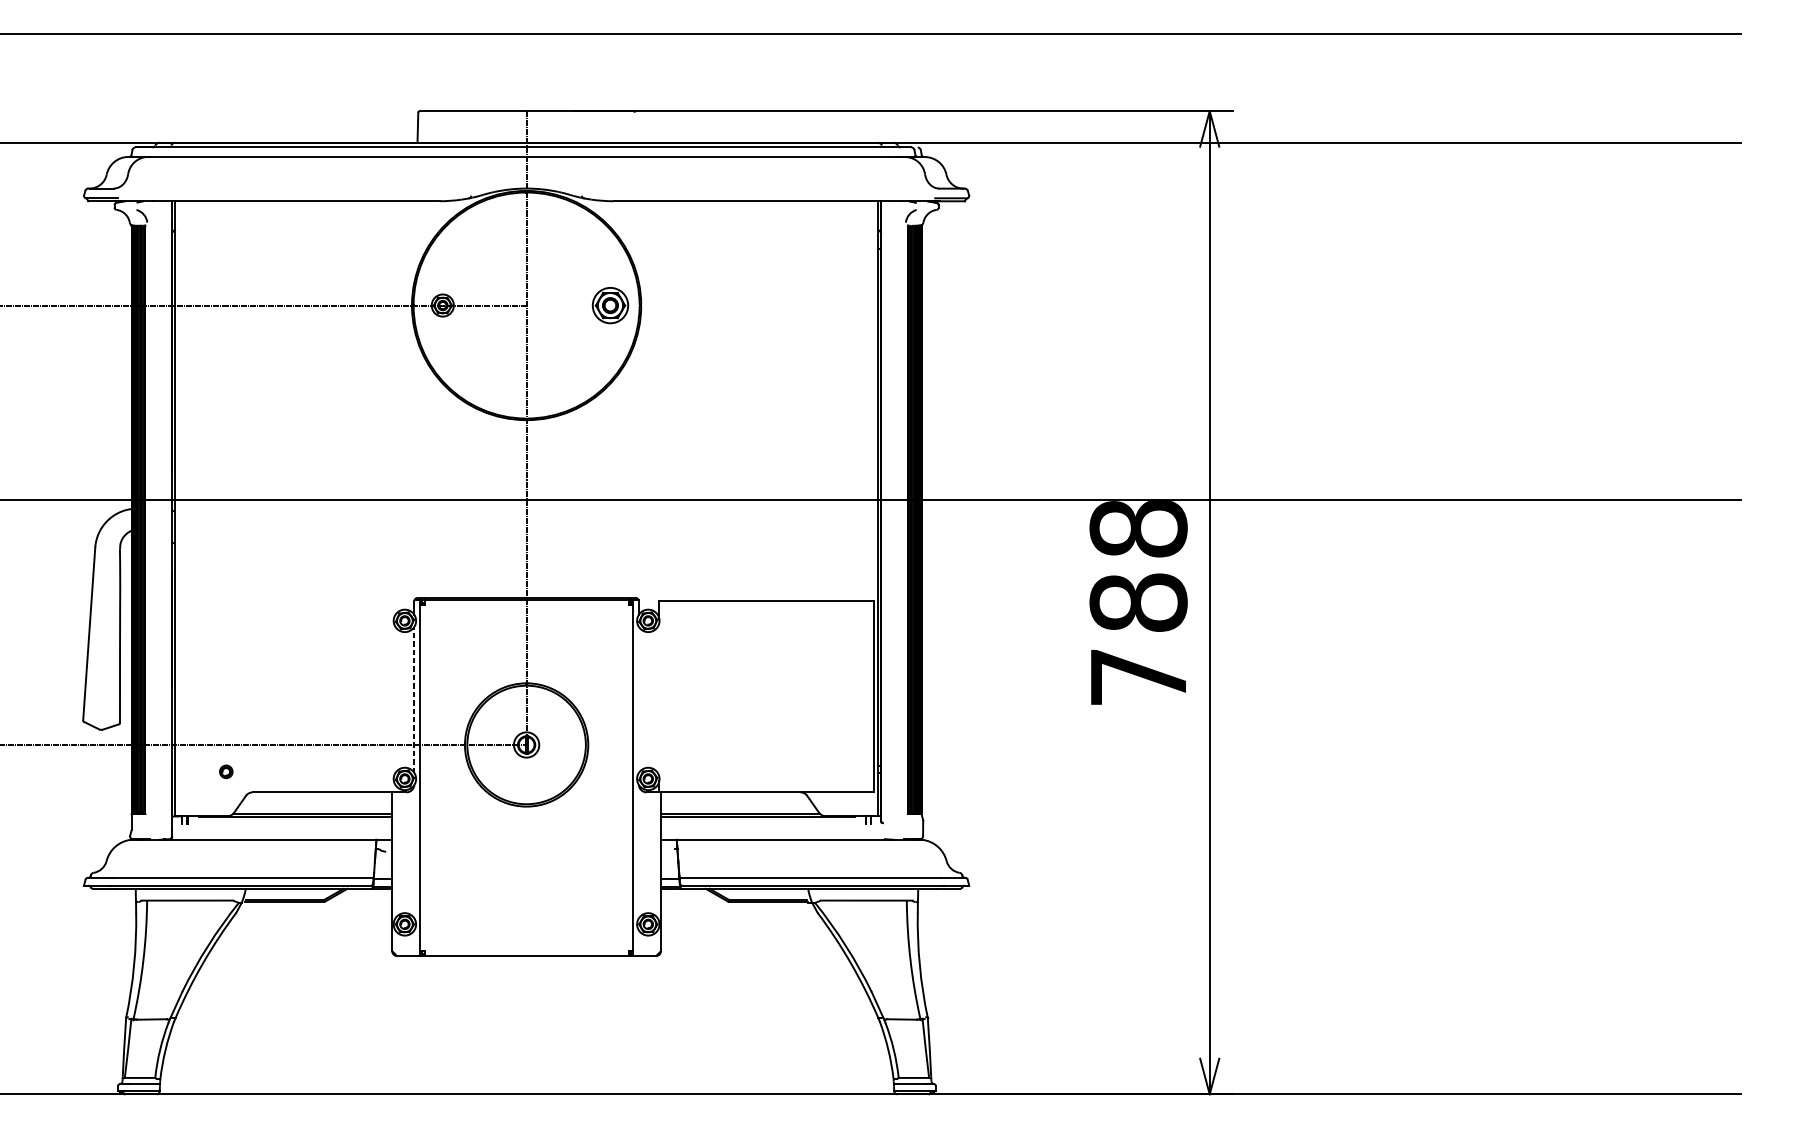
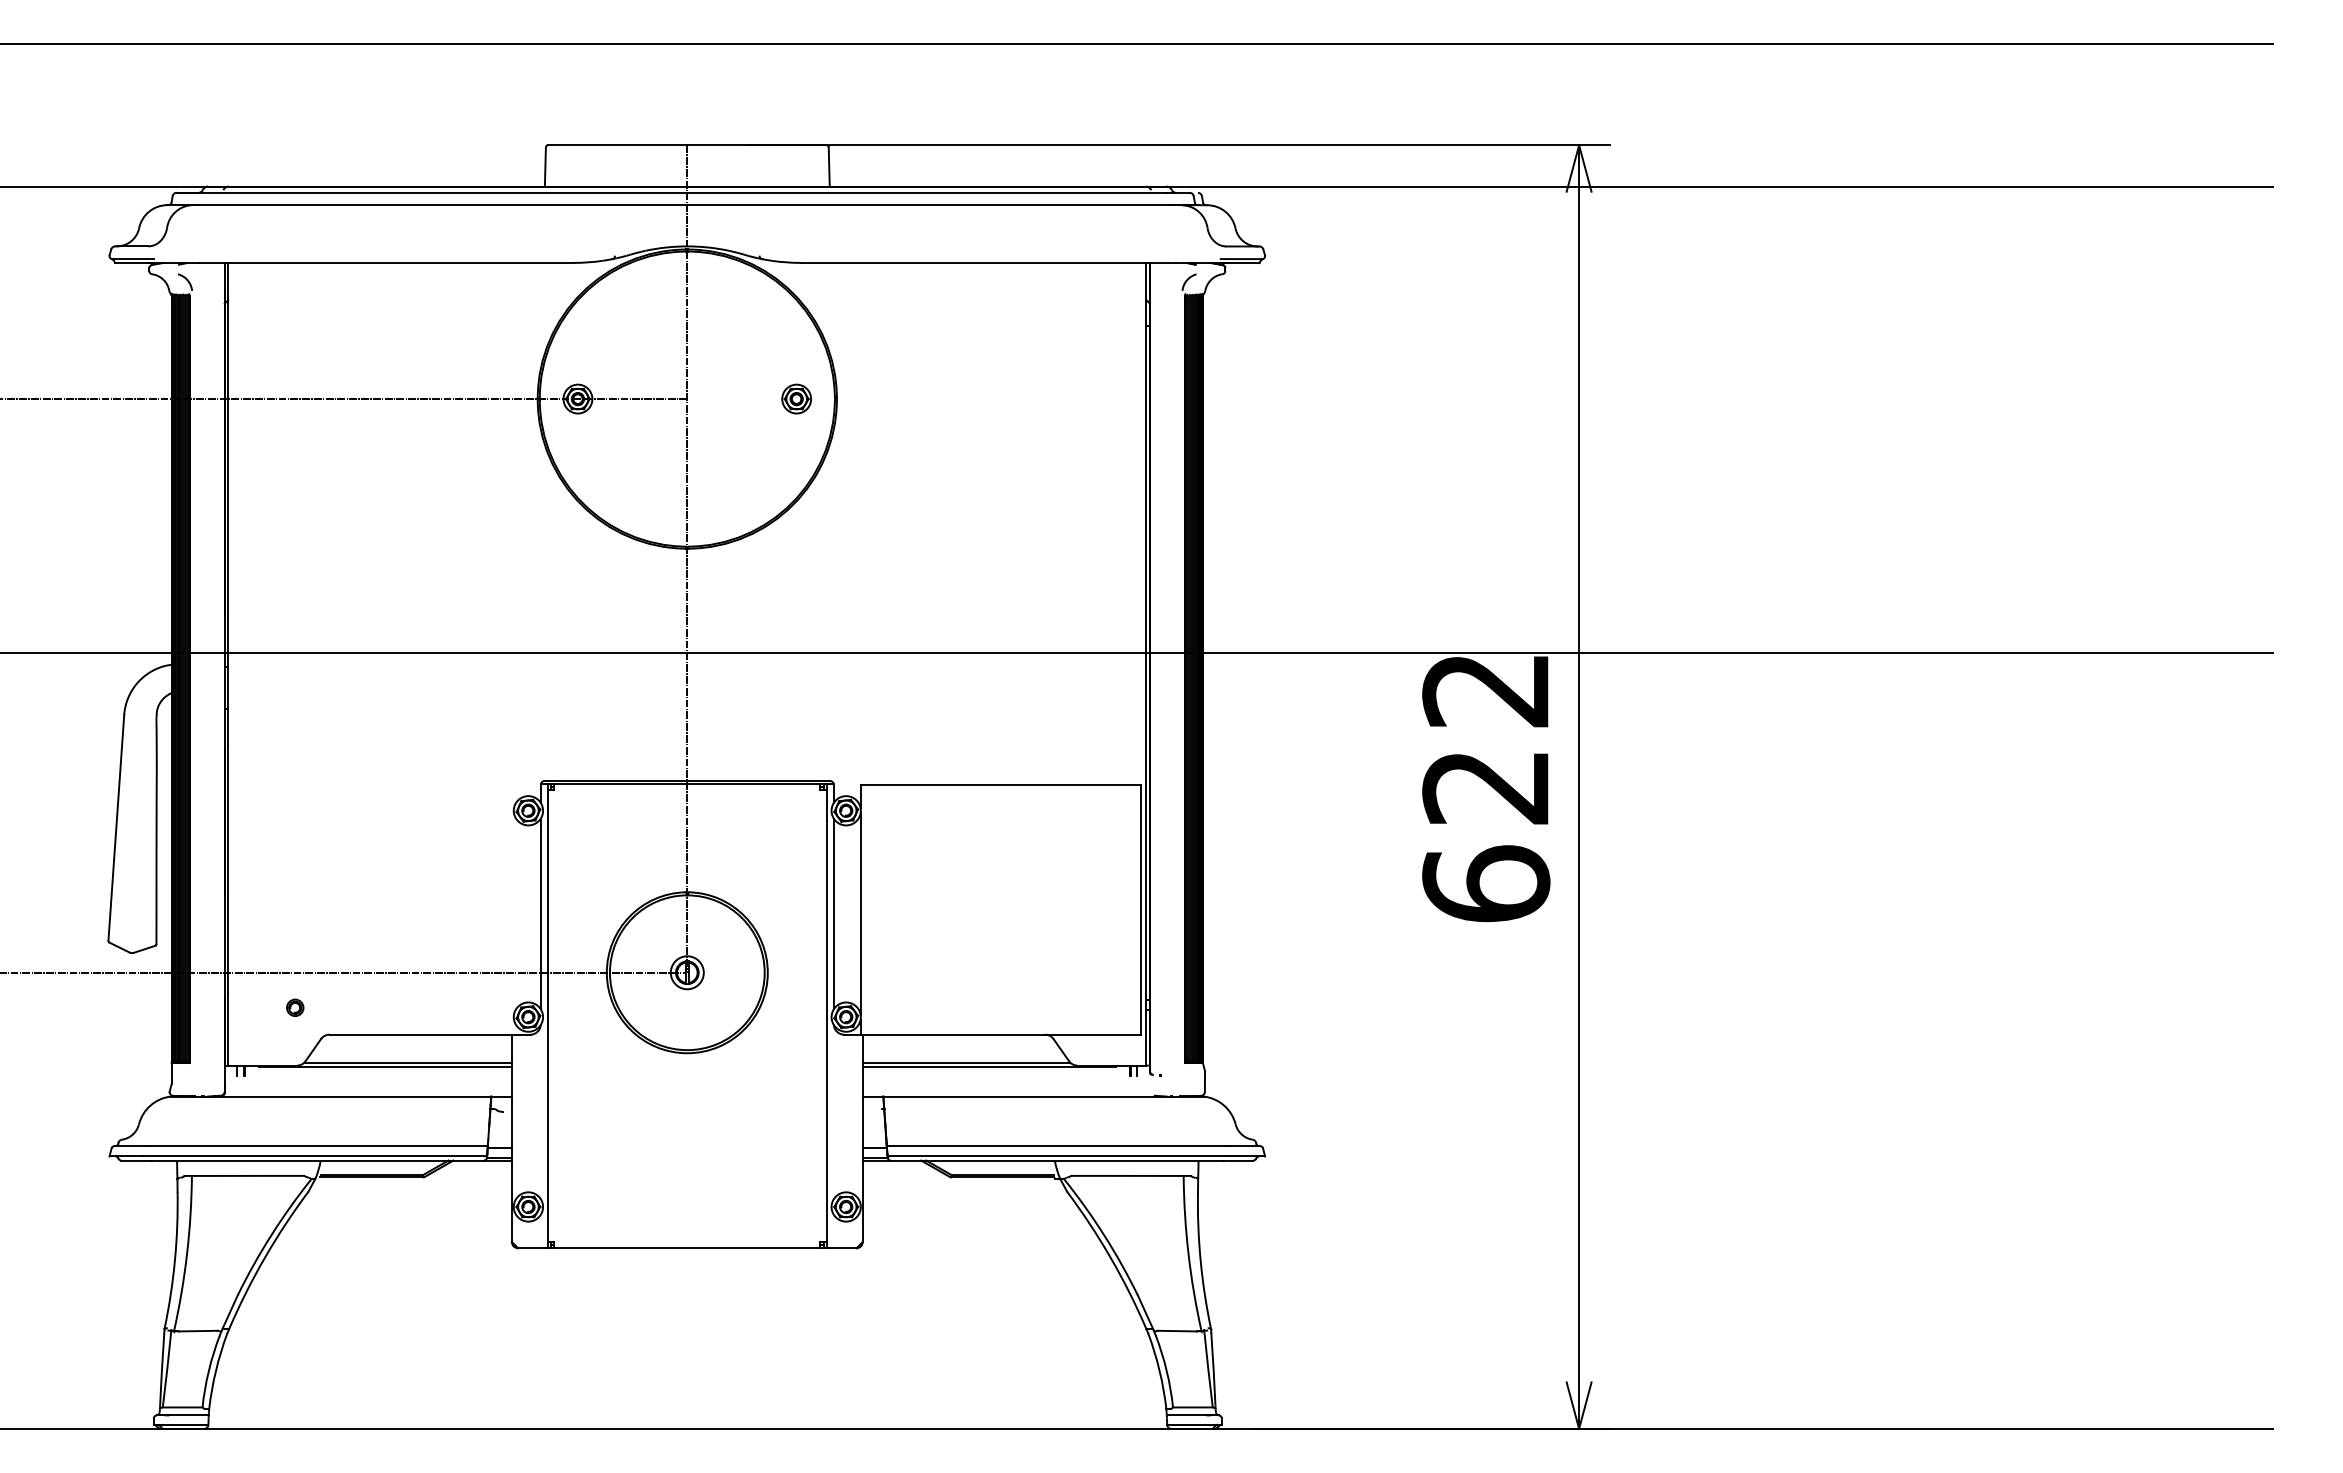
line: (634, 127) -> (828, 166), added
part: (610, 305) -> (796, 398), size x0.62
text: (1138, 602) -> (1486, 786), 788 -> 622
line: (414, 699) -> (540, 913), dashed -> solid
line: (638, 699) -> (833, 913), added
line: (659, 699) -> (860, 913), added

